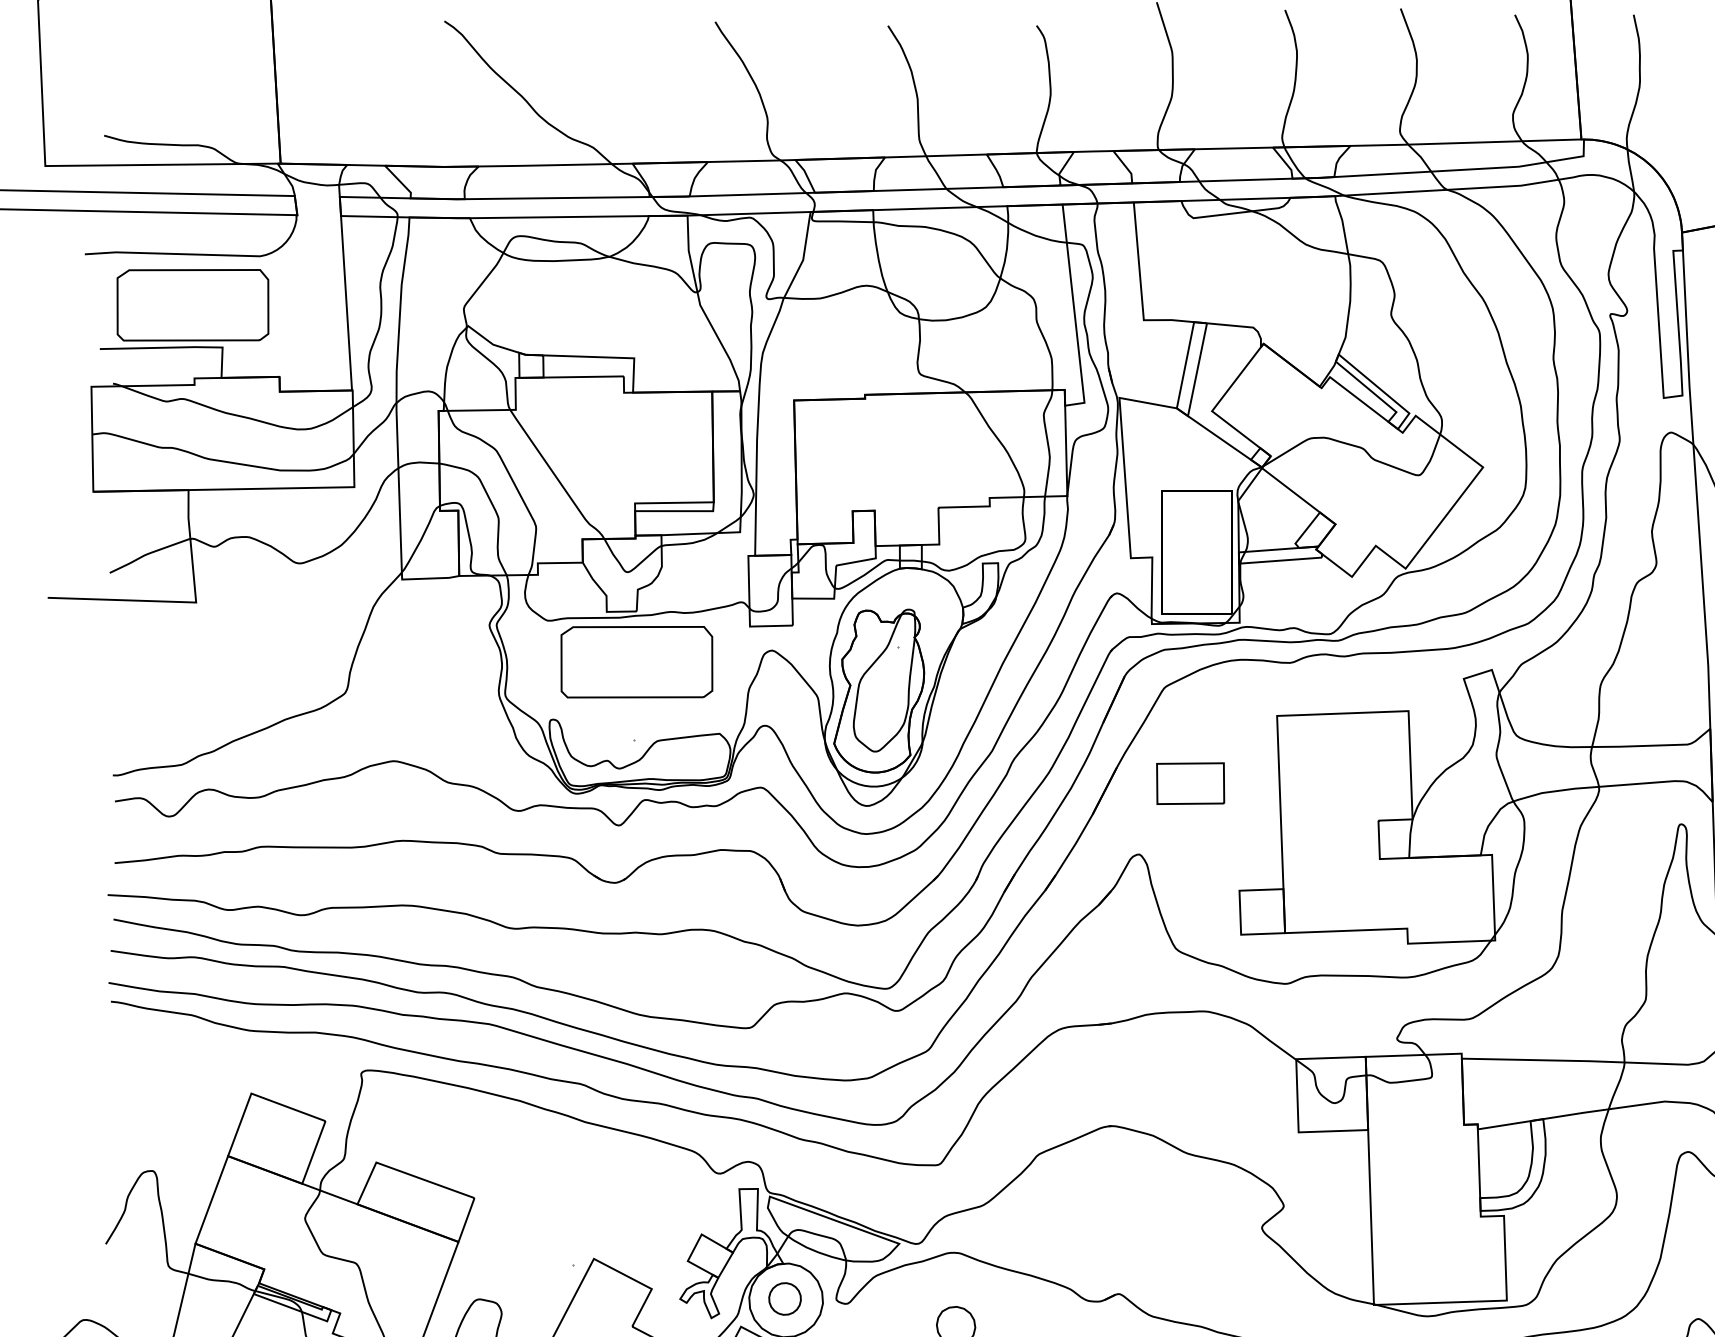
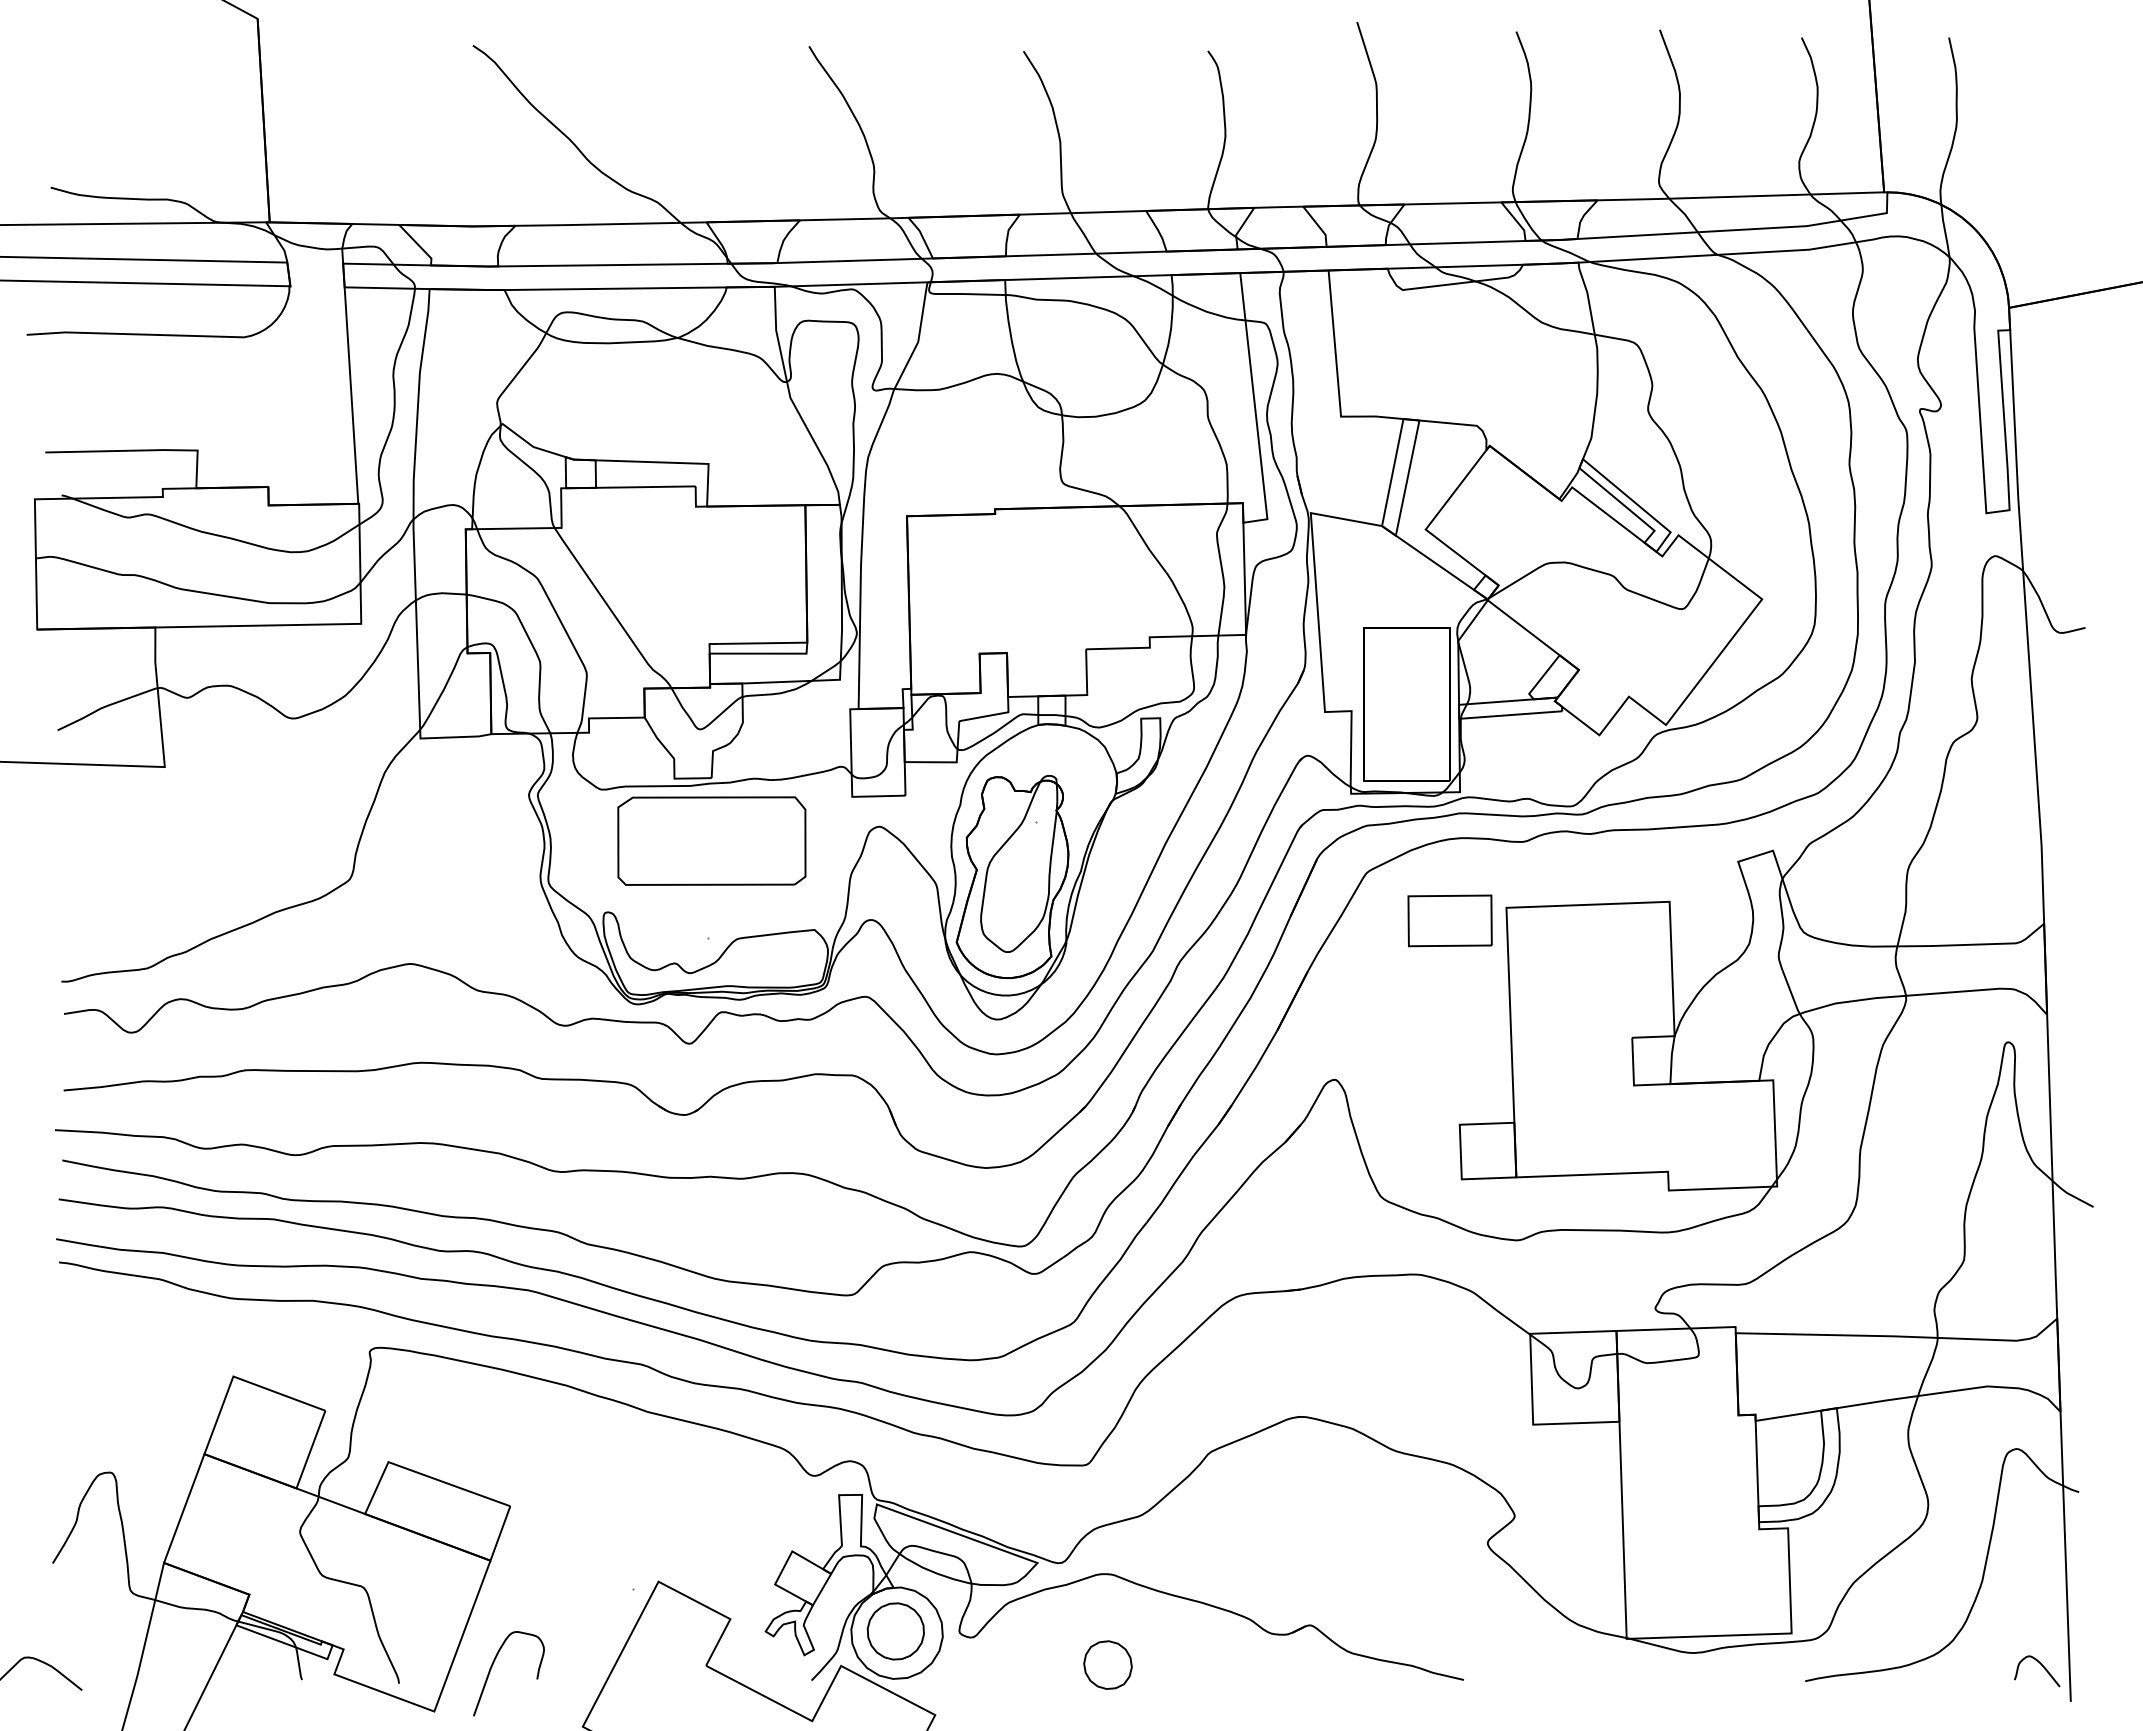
part: (192, 304) -> (160, 397), removed
part: (1190, 783) -> (1449, 920), moved
part: (784, 1299) -> (895, 1631), size x1.43

